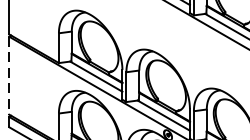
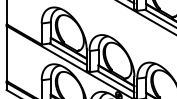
line: (9, 75) -> (6, 53), dashed -> solid

